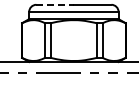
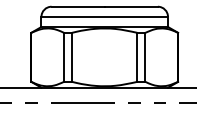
line: (55, 4) -> (78, 6), dashed -> solid

